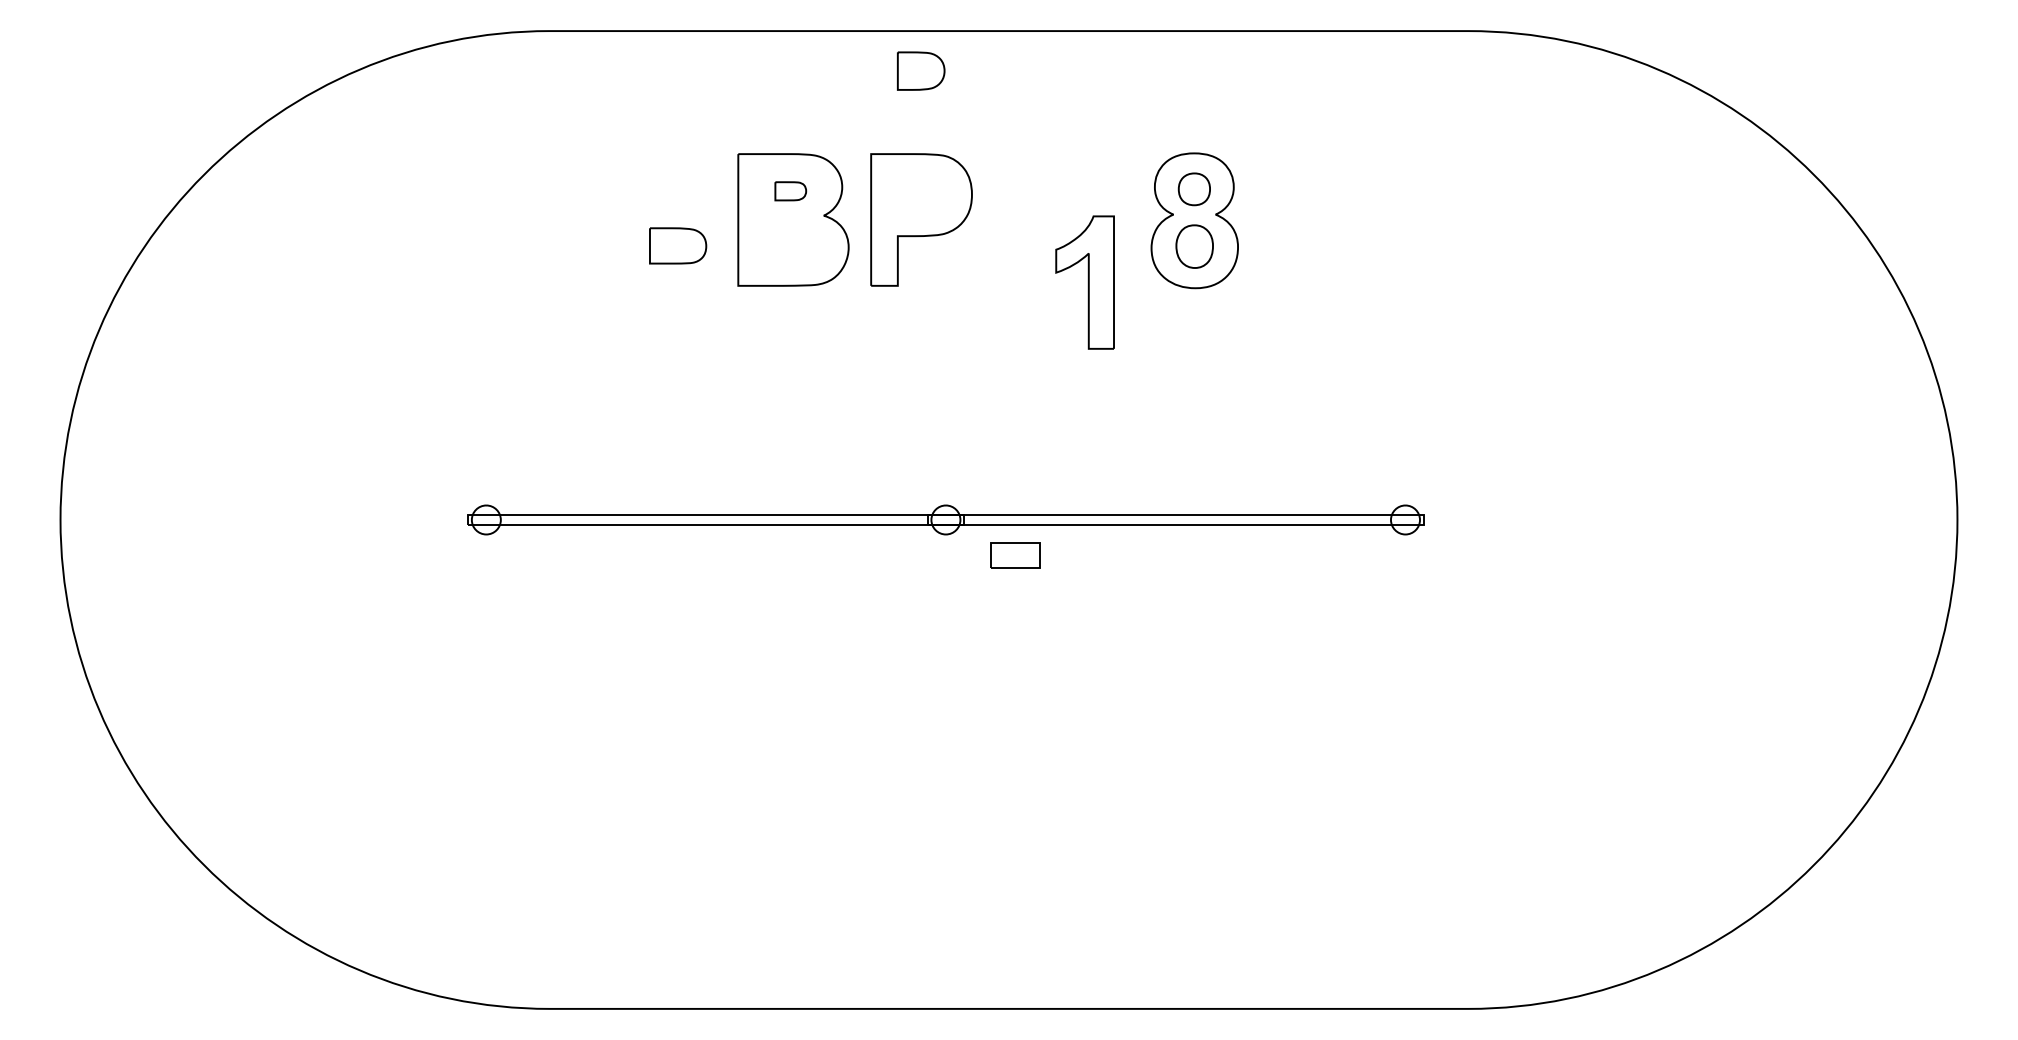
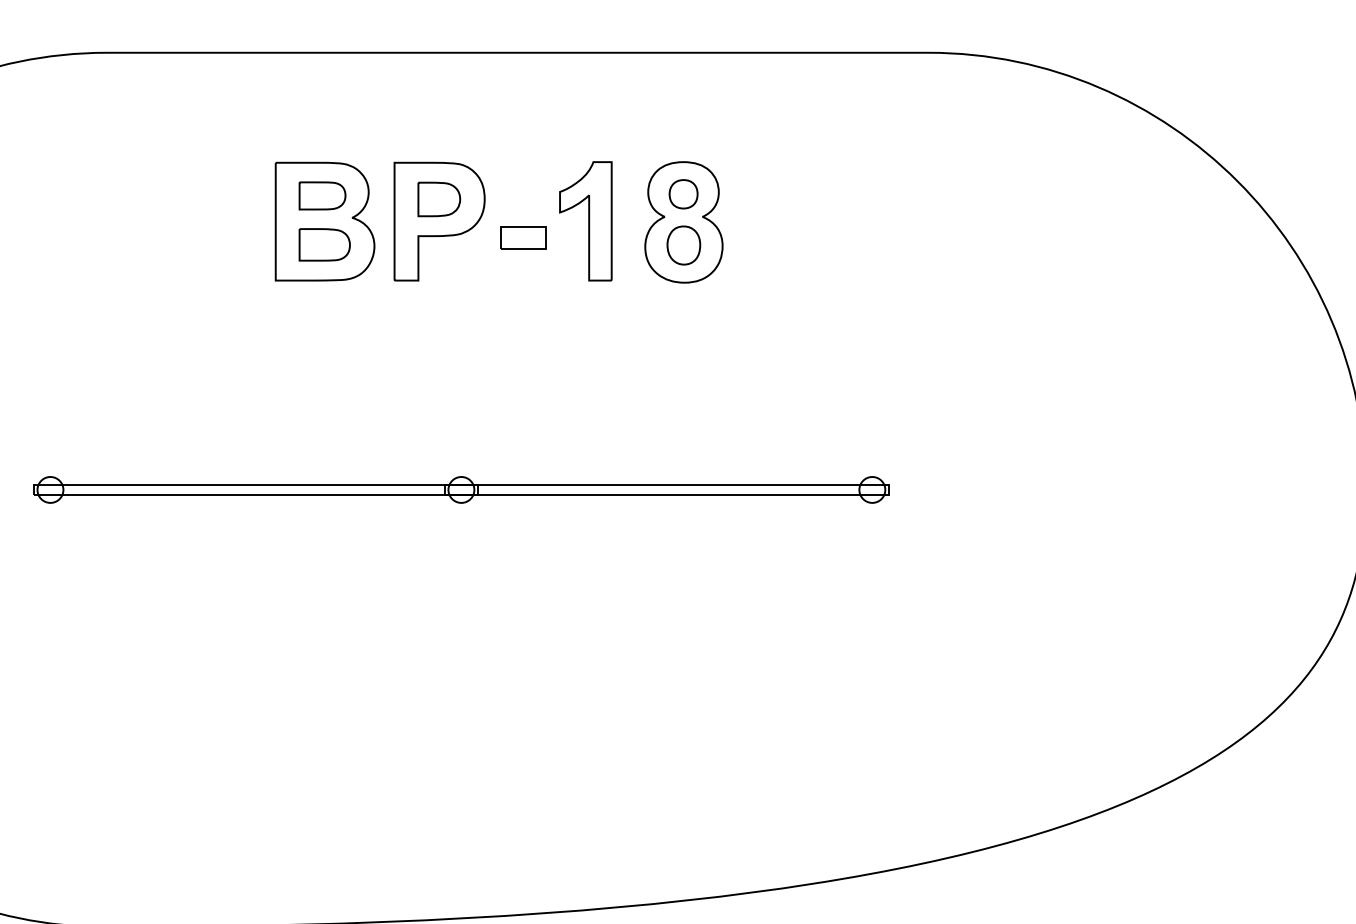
part: (921, 70) -> (439, 198), moved
part: (790, 191) -> (322, 196), size x1.67
part: (678, 245) -> (325, 244), moved
part: (1084, 282) -> (585, 221), moved
part: (1015, 555) -> (523, 238), moved

